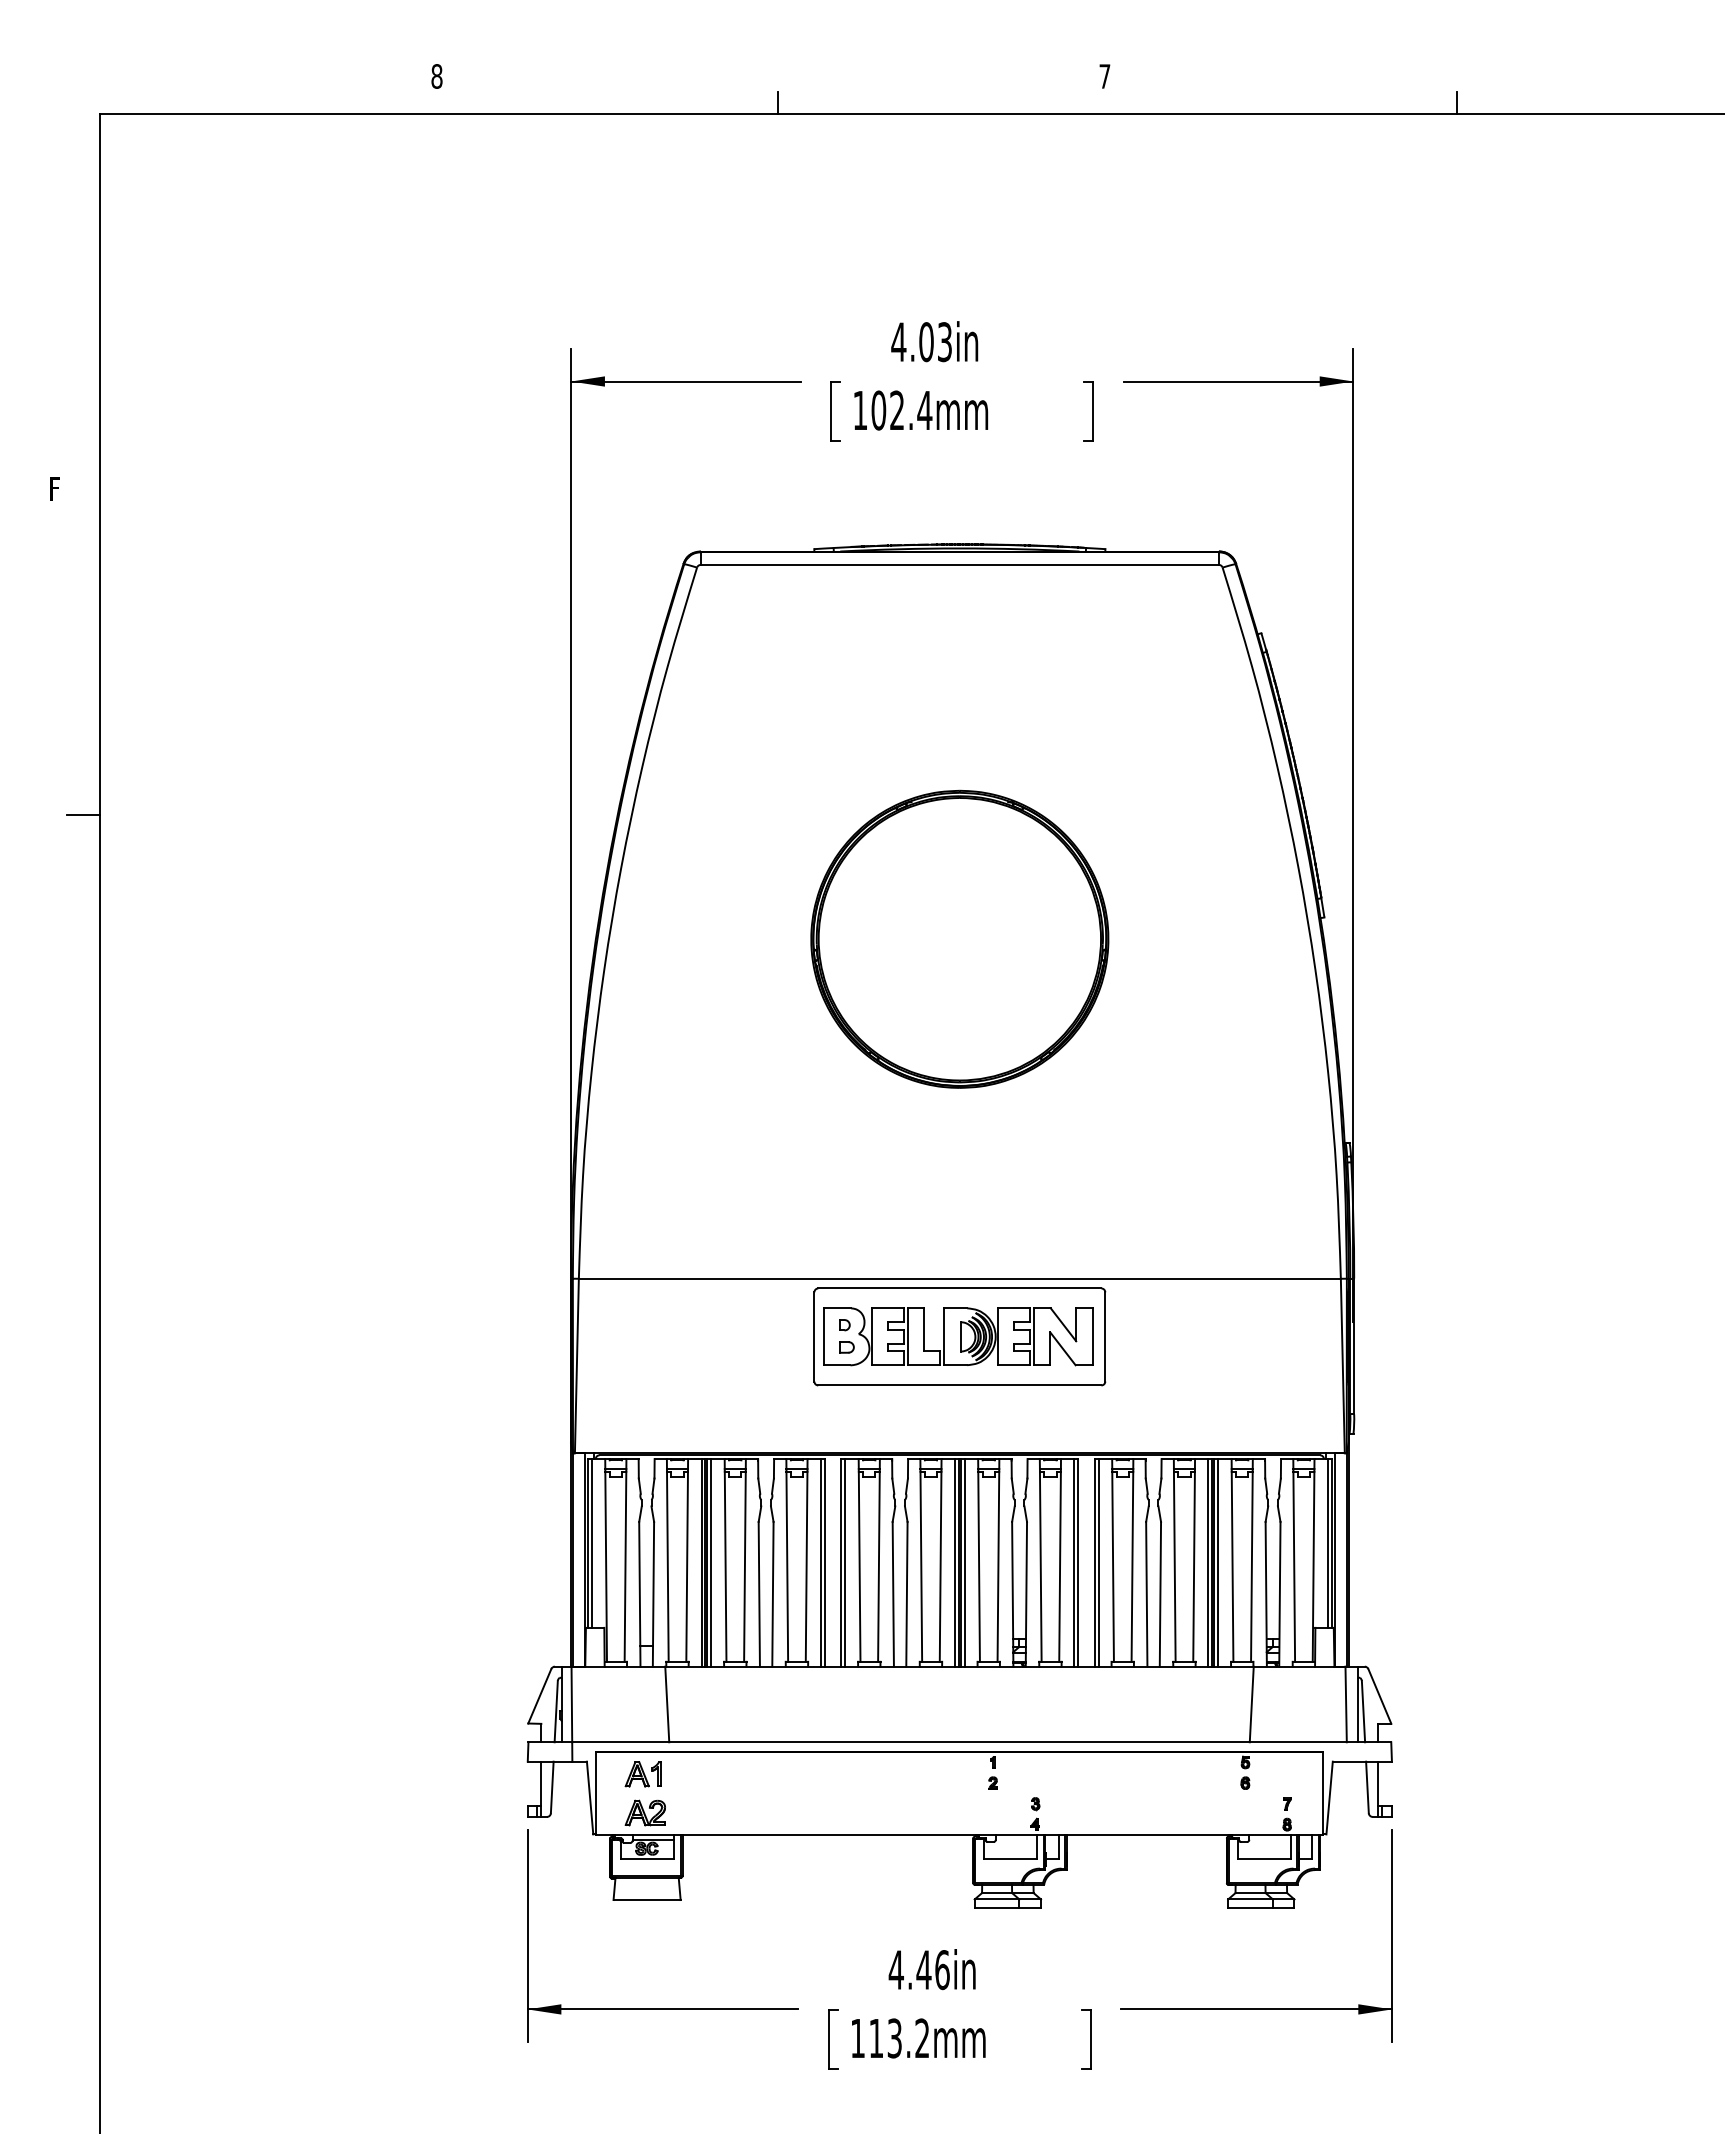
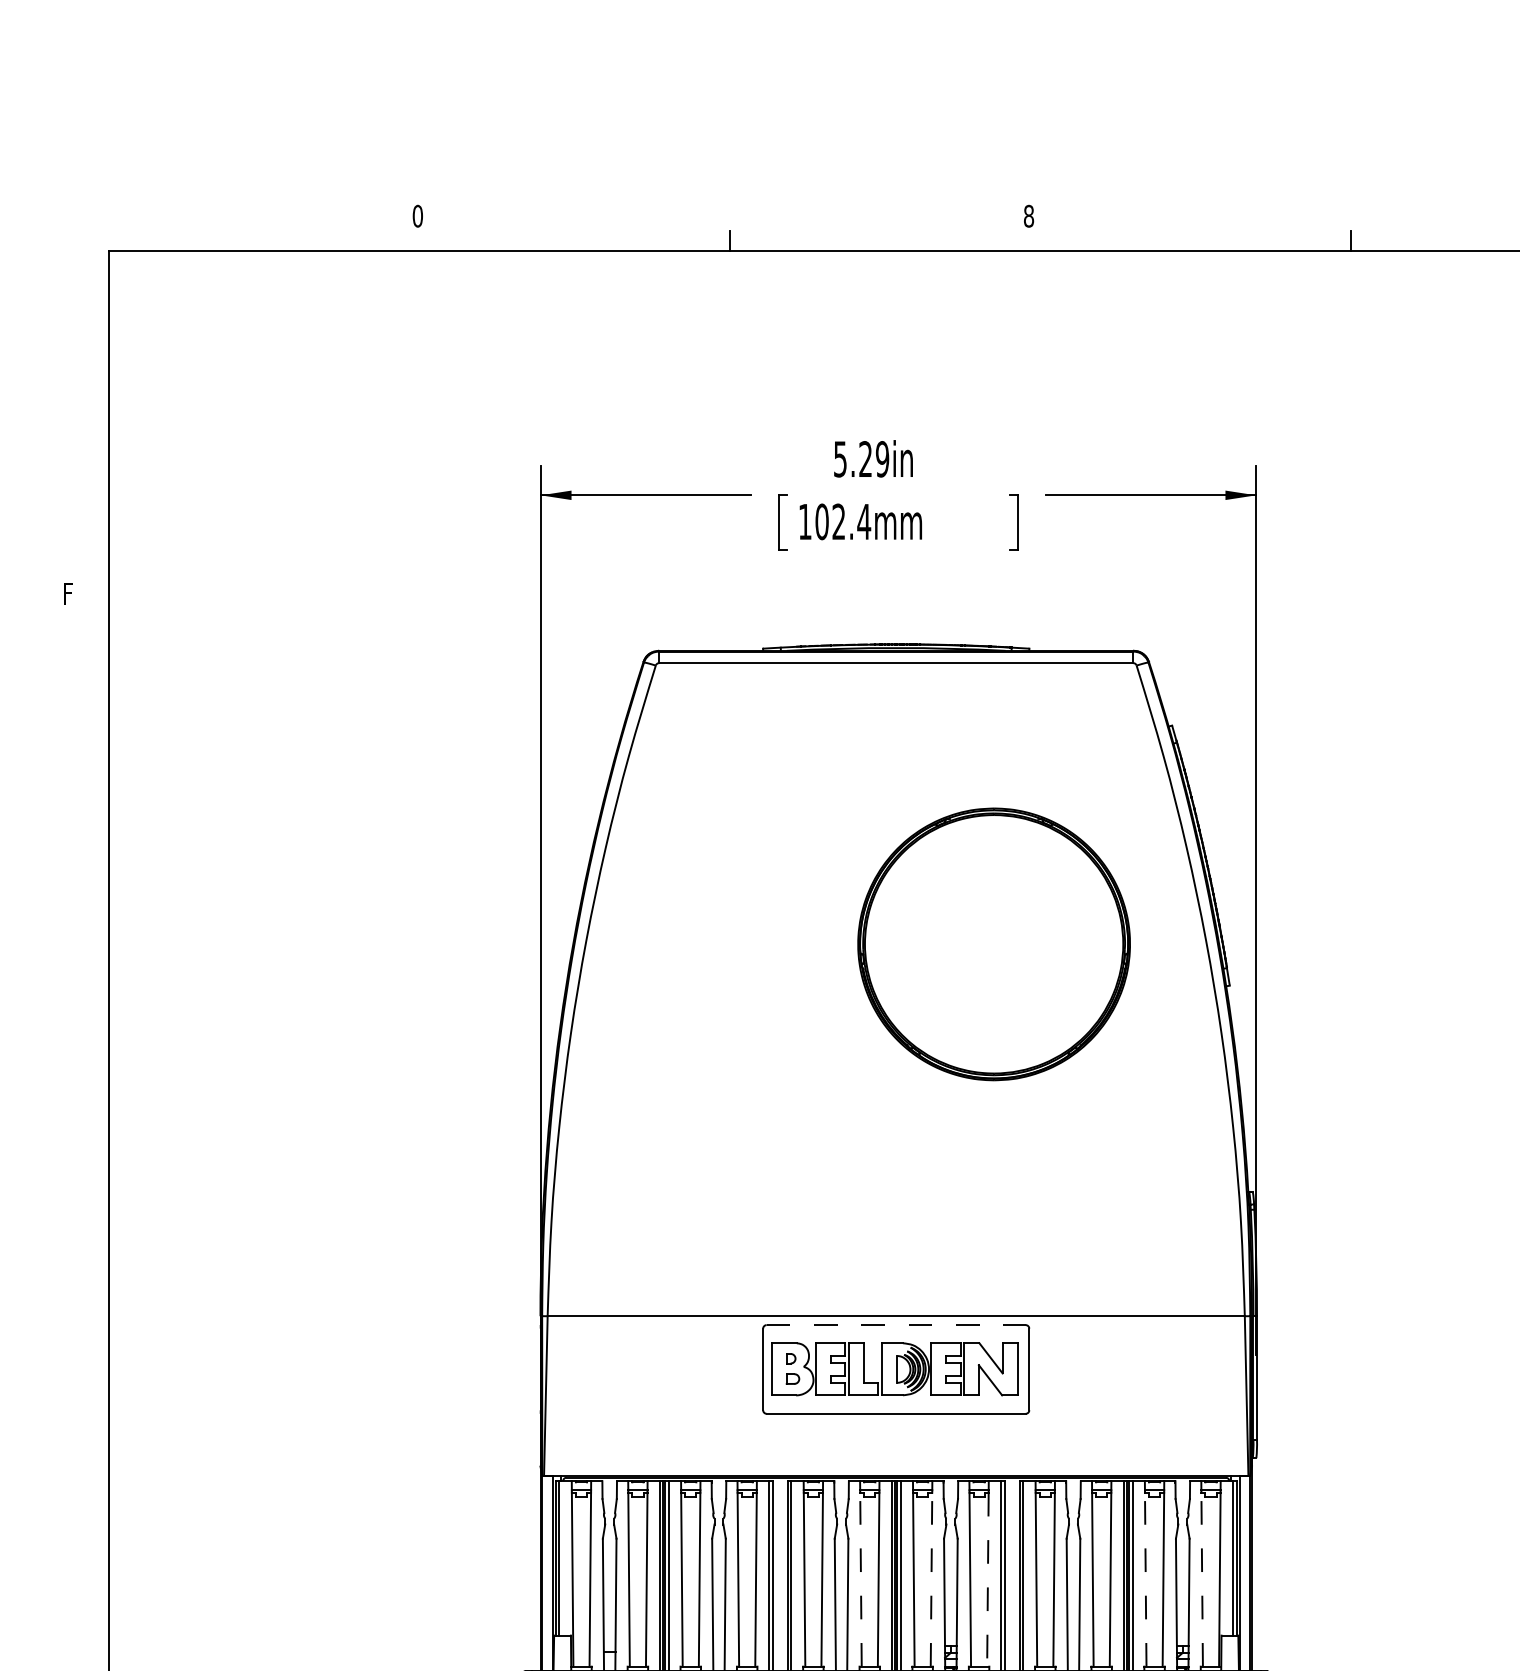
text: (436, 76) -> (417, 216), 8 -> 0
text: (1104, 76) -> (1028, 216), 7 -> 8
text: (921, 342) -> (861, 459), 4.03in -> 5.29in
line: (83, 814) -> (94, 891), removed
part: (959, 938) -> (993, 943), moved
line: (959, 1288) -> (895, 1325), solid -> dashed
line: (921, 1566) -> (861, 1579), solid -> dashed
line: (998, 1566) -> (931, 1579), solid -> dashed
line: (1232, 1566) -> (1145, 1579), solid -> dashed
line: (1294, 1566) -> (1202, 1579), solid -> dashed
line: (1060, 1567) -> (988, 1580), solid -> dashed

